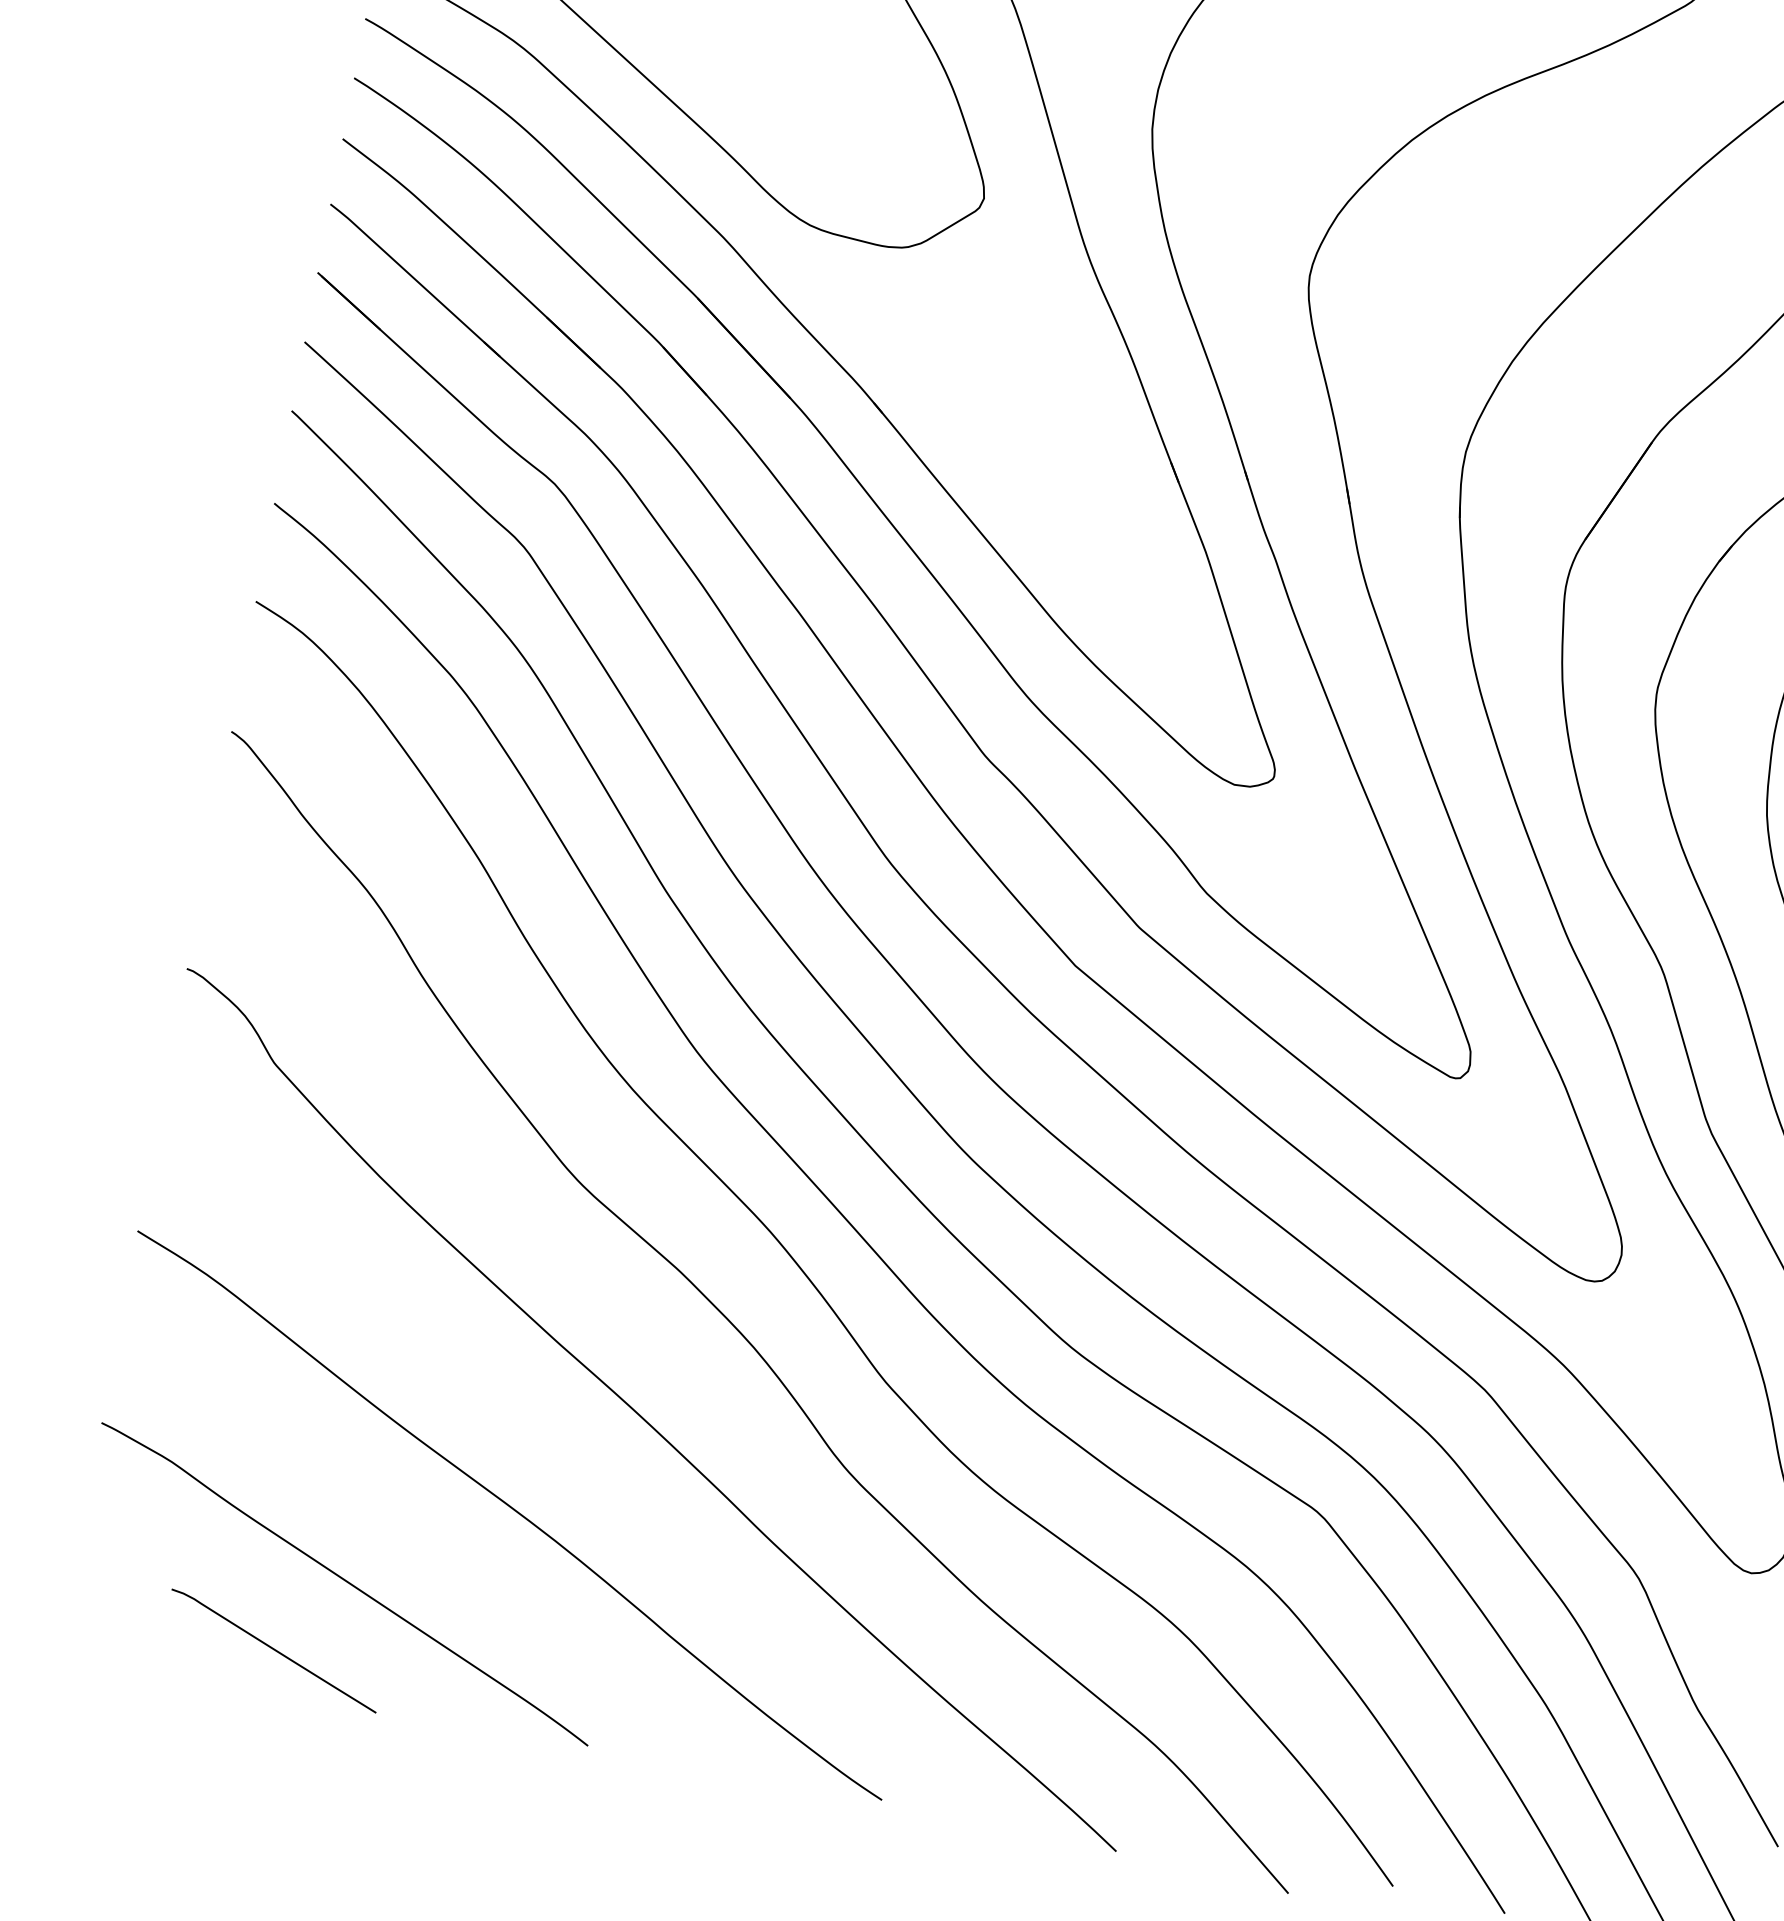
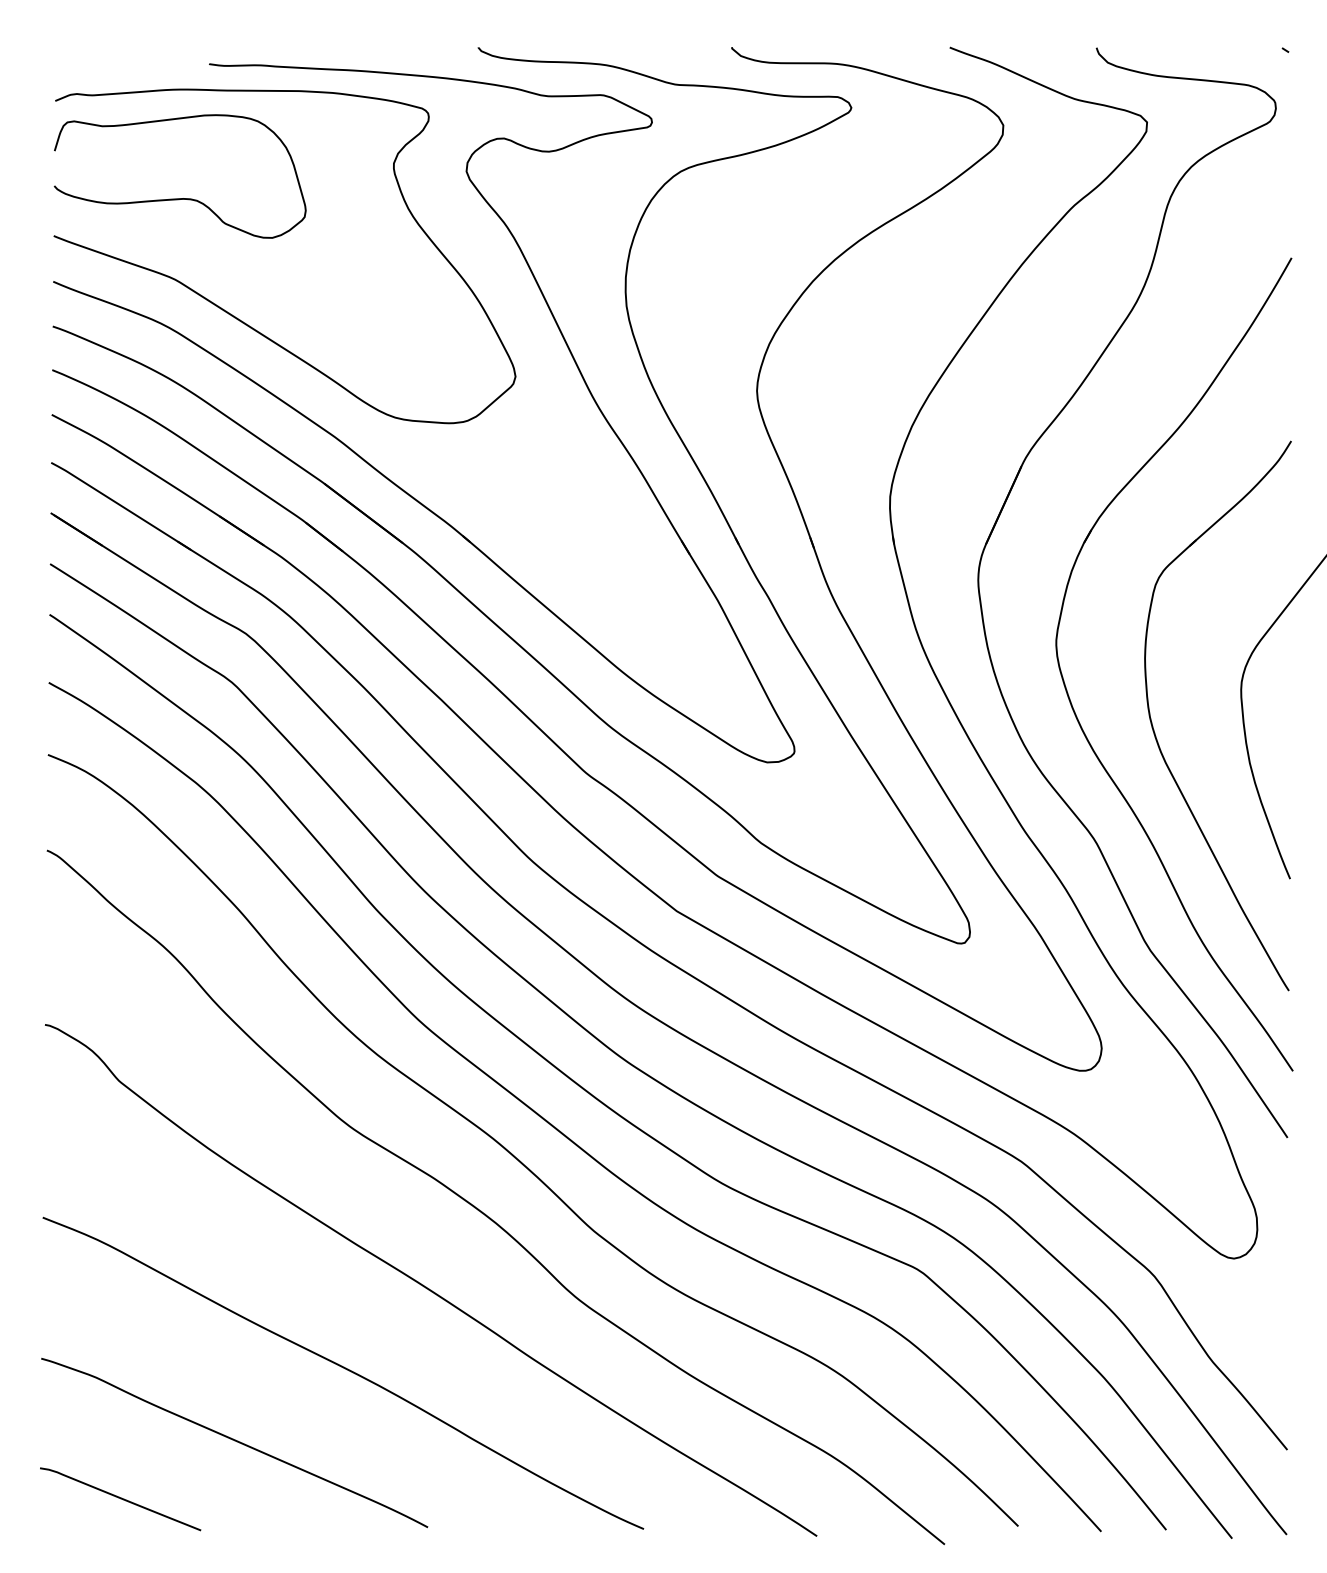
curve: (273, 1651) -> (120, 1499), moved

